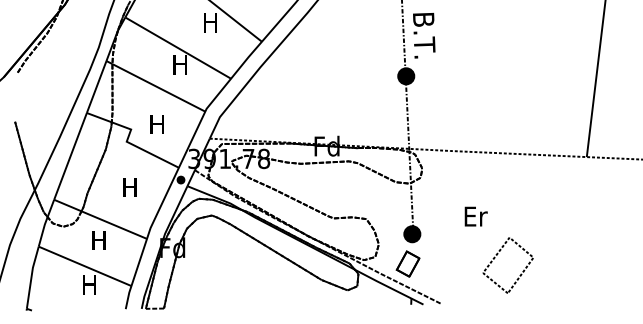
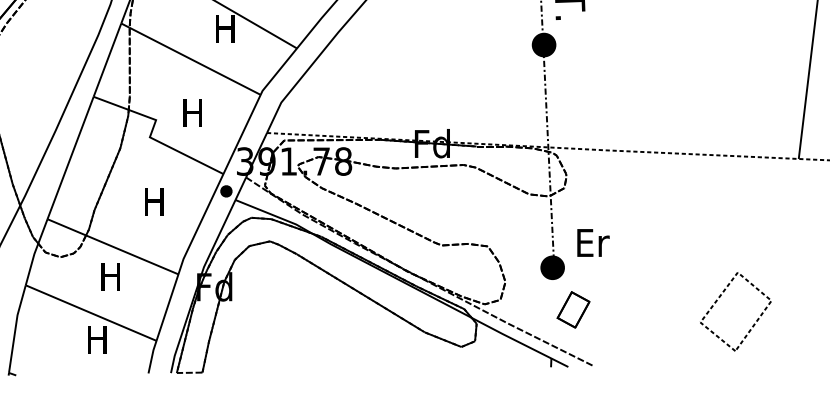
text: (475, 216) -> (592, 242), moved
part: (495, 258) -> (717, 302), moved
part: (407, 263) -> (572, 309), moved

